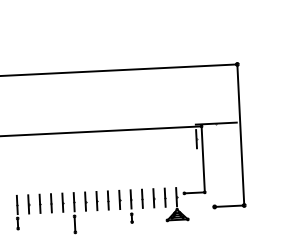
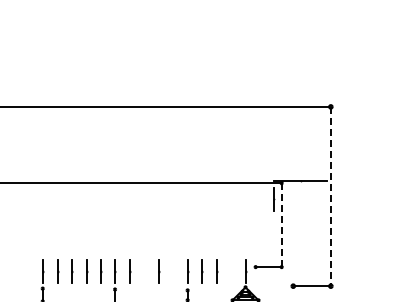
line: (240, 134) -> (330, 196), solid -> dashed
line: (203, 159) -> (281, 225), solid -> dashed
line: (165, 197) -> (231, 271), removed
line: (119, 199) -> (173, 271), removed
line: (97, 201) -> (144, 271), removed

